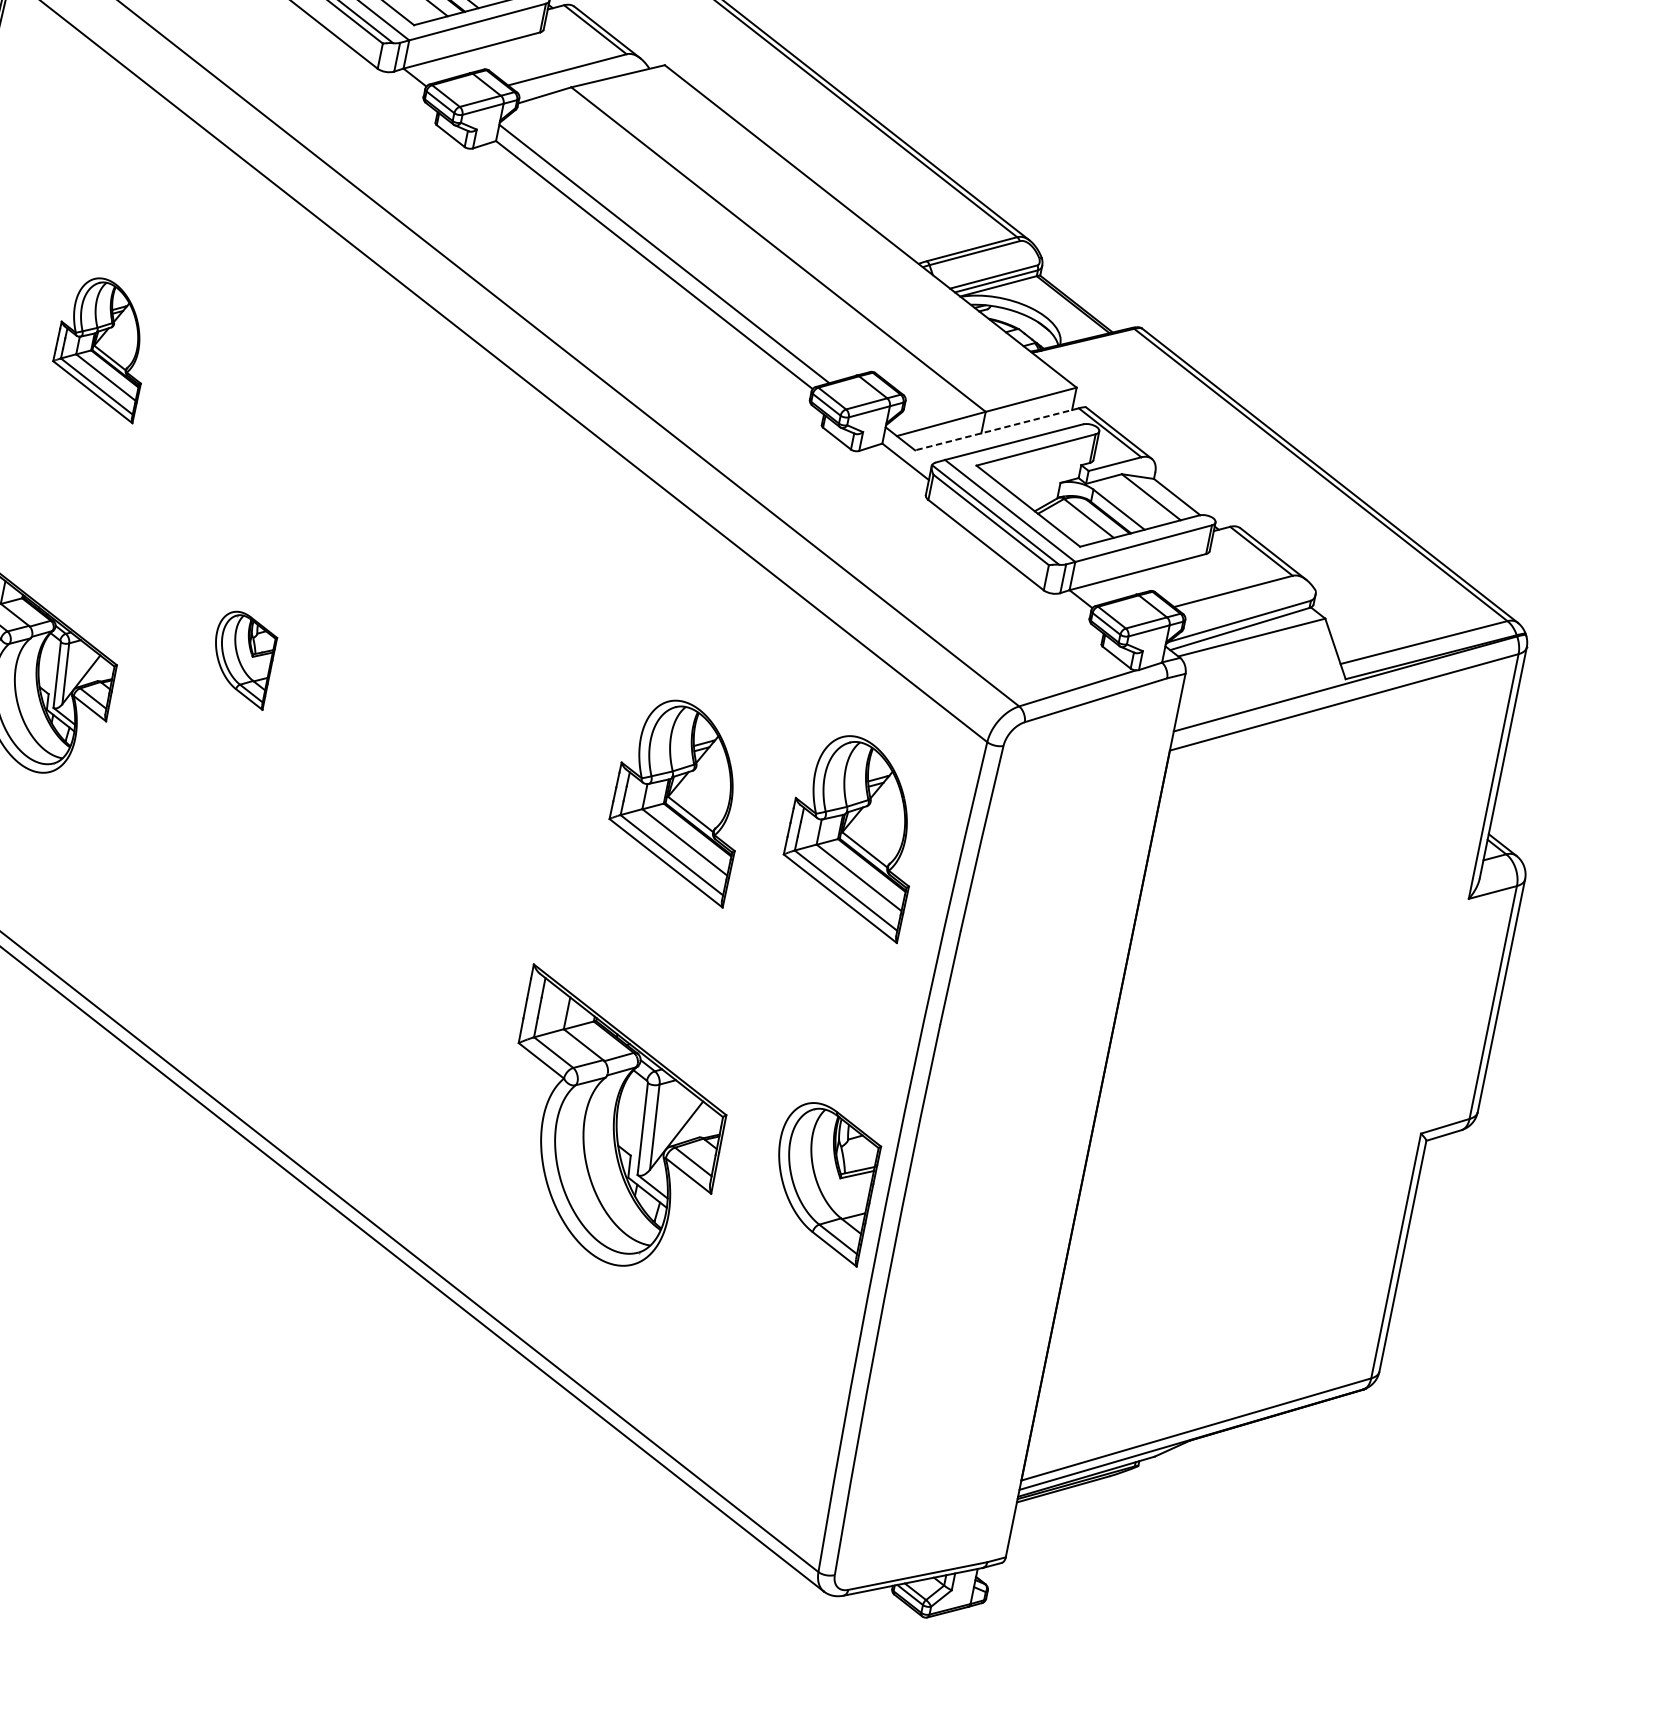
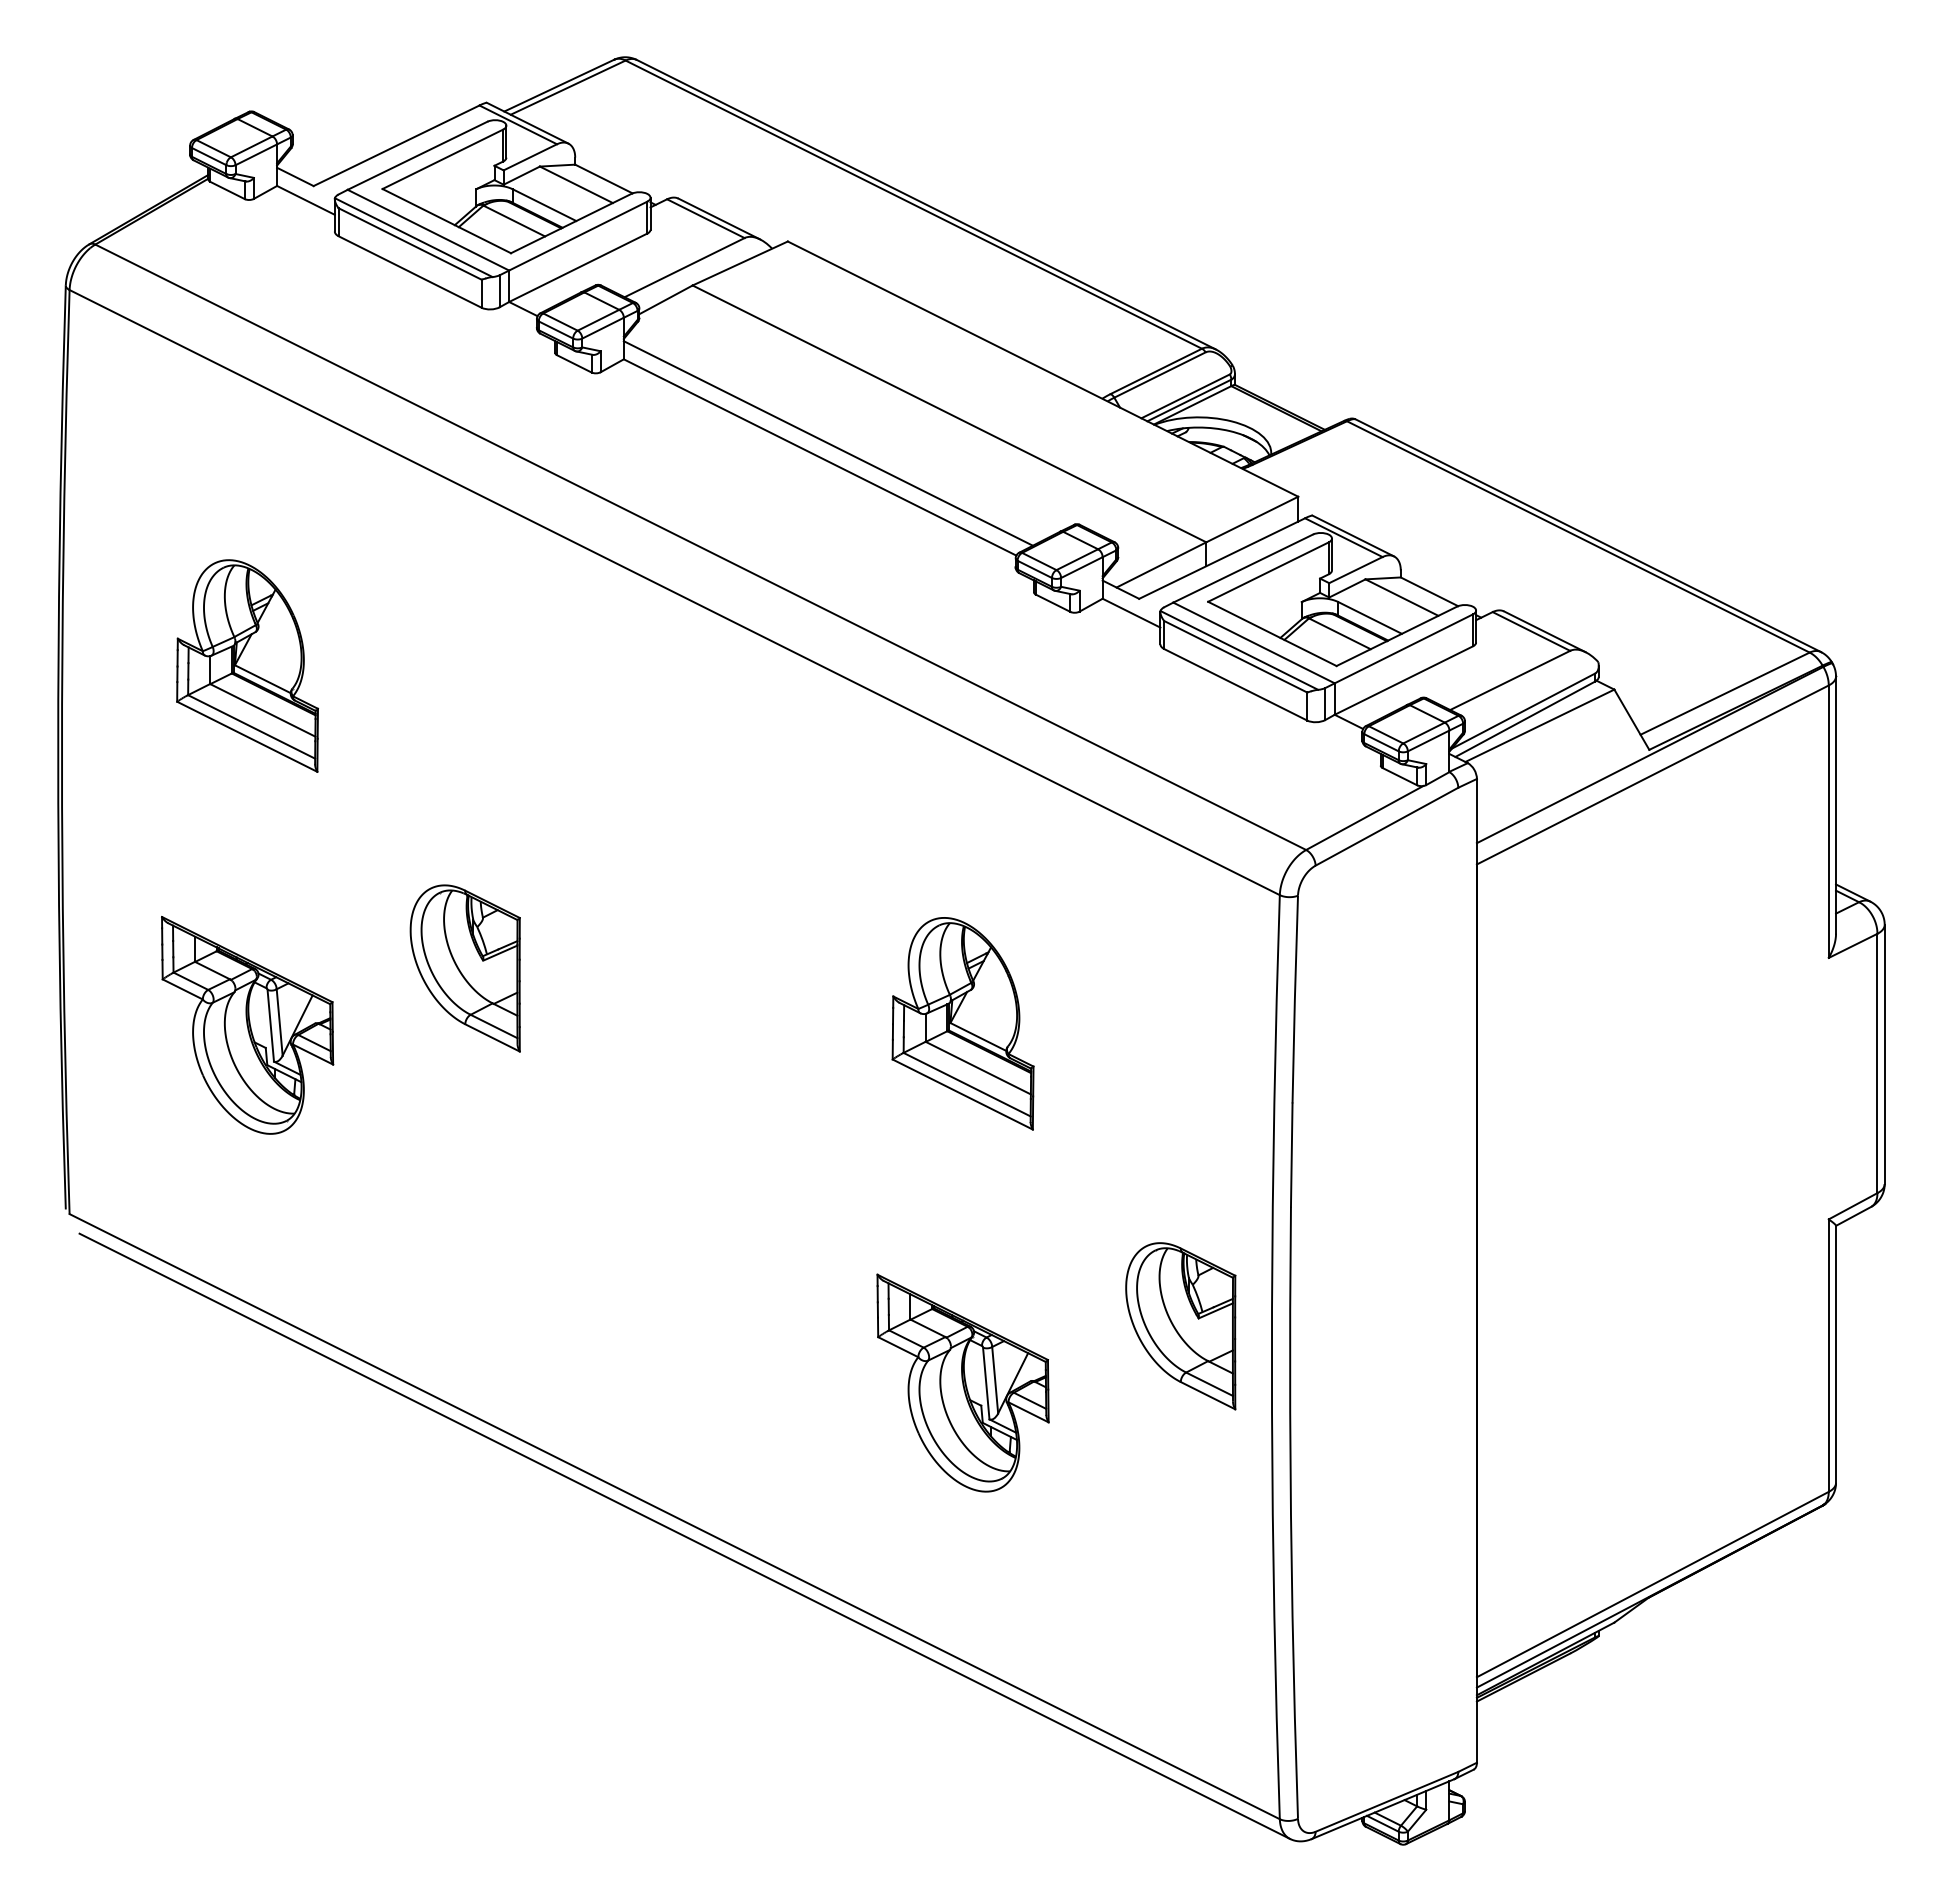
part: (102, 347) -> (247, 665), size x1.43
line: (996, 429) -> (1221, 558), dashed -> solid
part: (241, 659) -> (464, 968), size x1.67
part: (853, 834) -> (1156, 1023), removed
part: (613, 1121) -> (962, 1382), size x0.71
part: (822, 1182) -> (1180, 1326), moved

